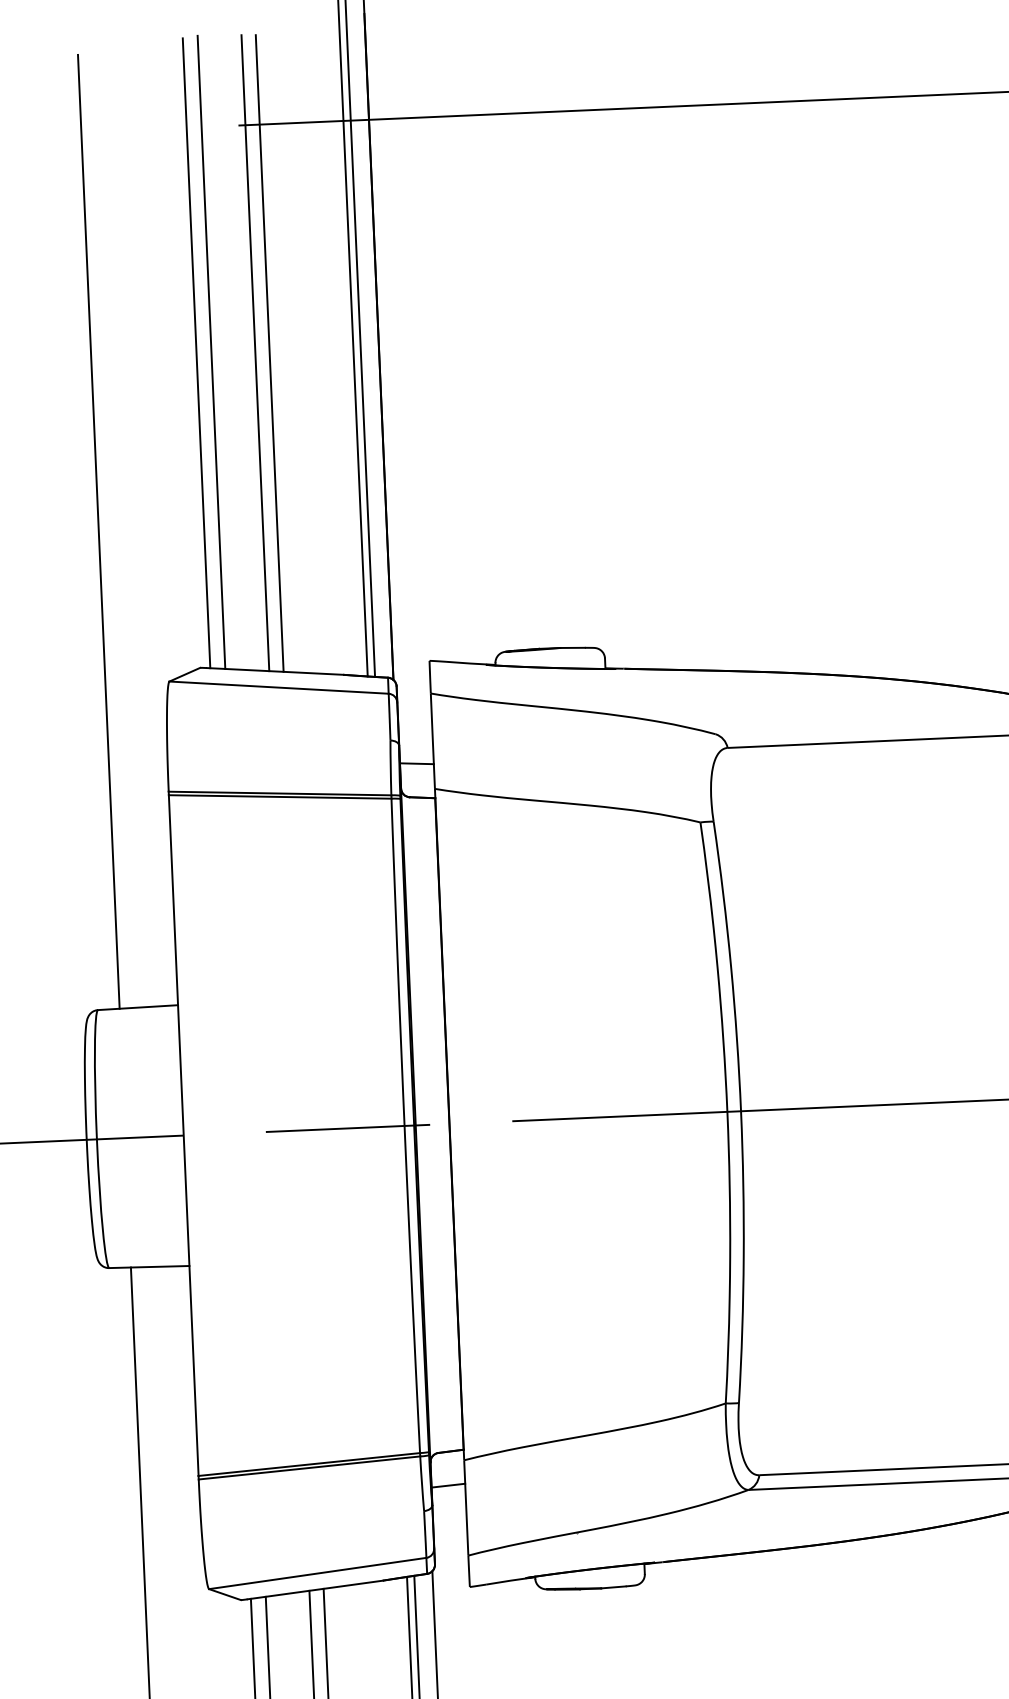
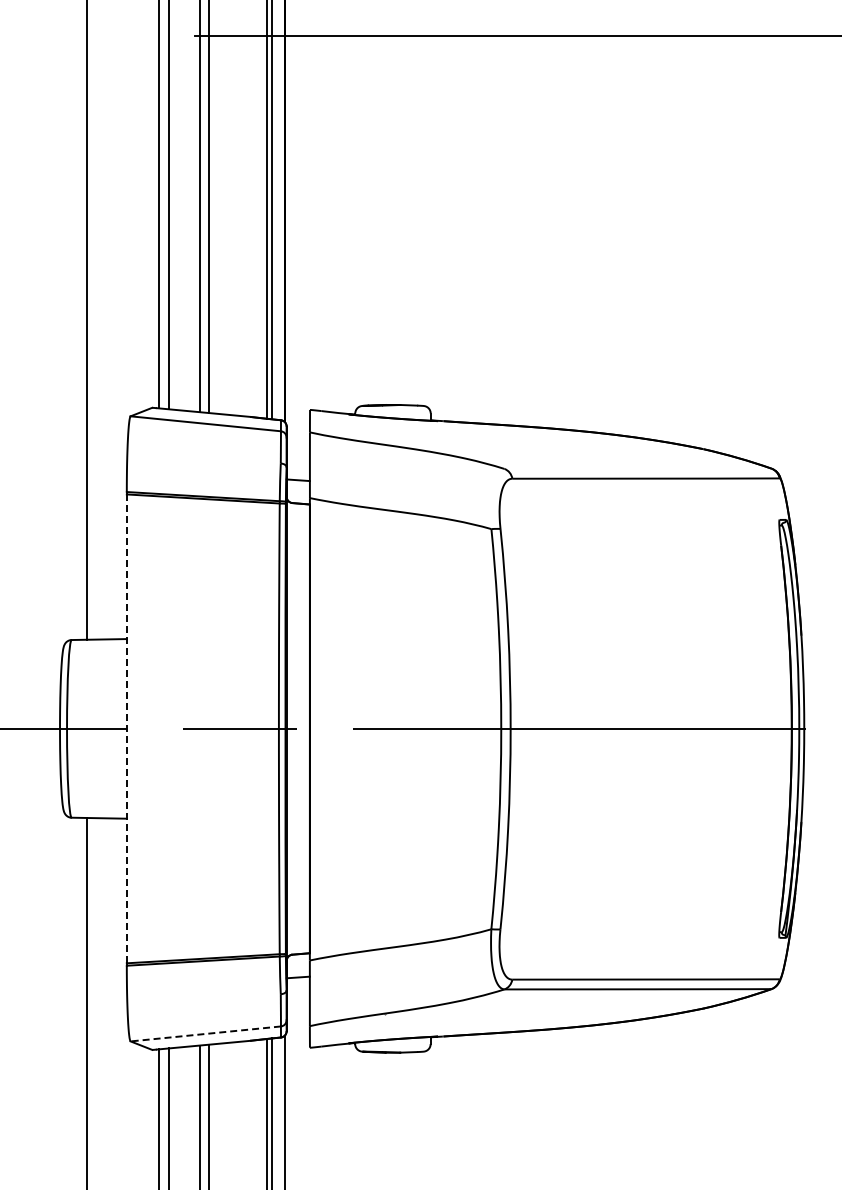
line: (183, 1136) -> (126, 729), solid -> dashed
line: (317, 1572) -> (205, 1033), solid -> dashed

